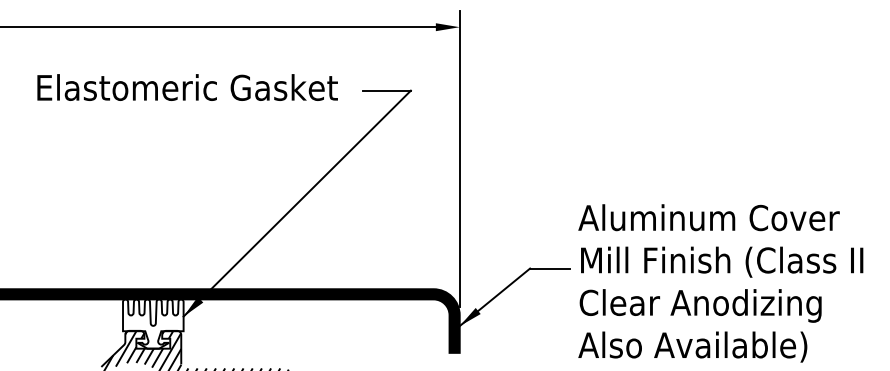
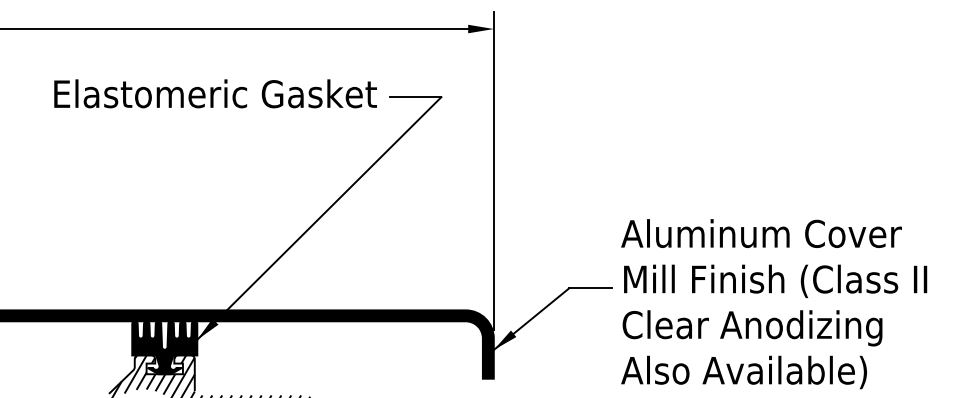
text: (187, 87) -> (215, 93), moved
fill: (153, 323) -> (164, 347), added

